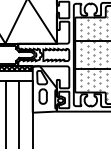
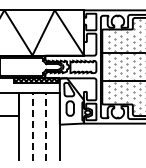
line: (12, 80) -> (39, 92), solid -> dashed

